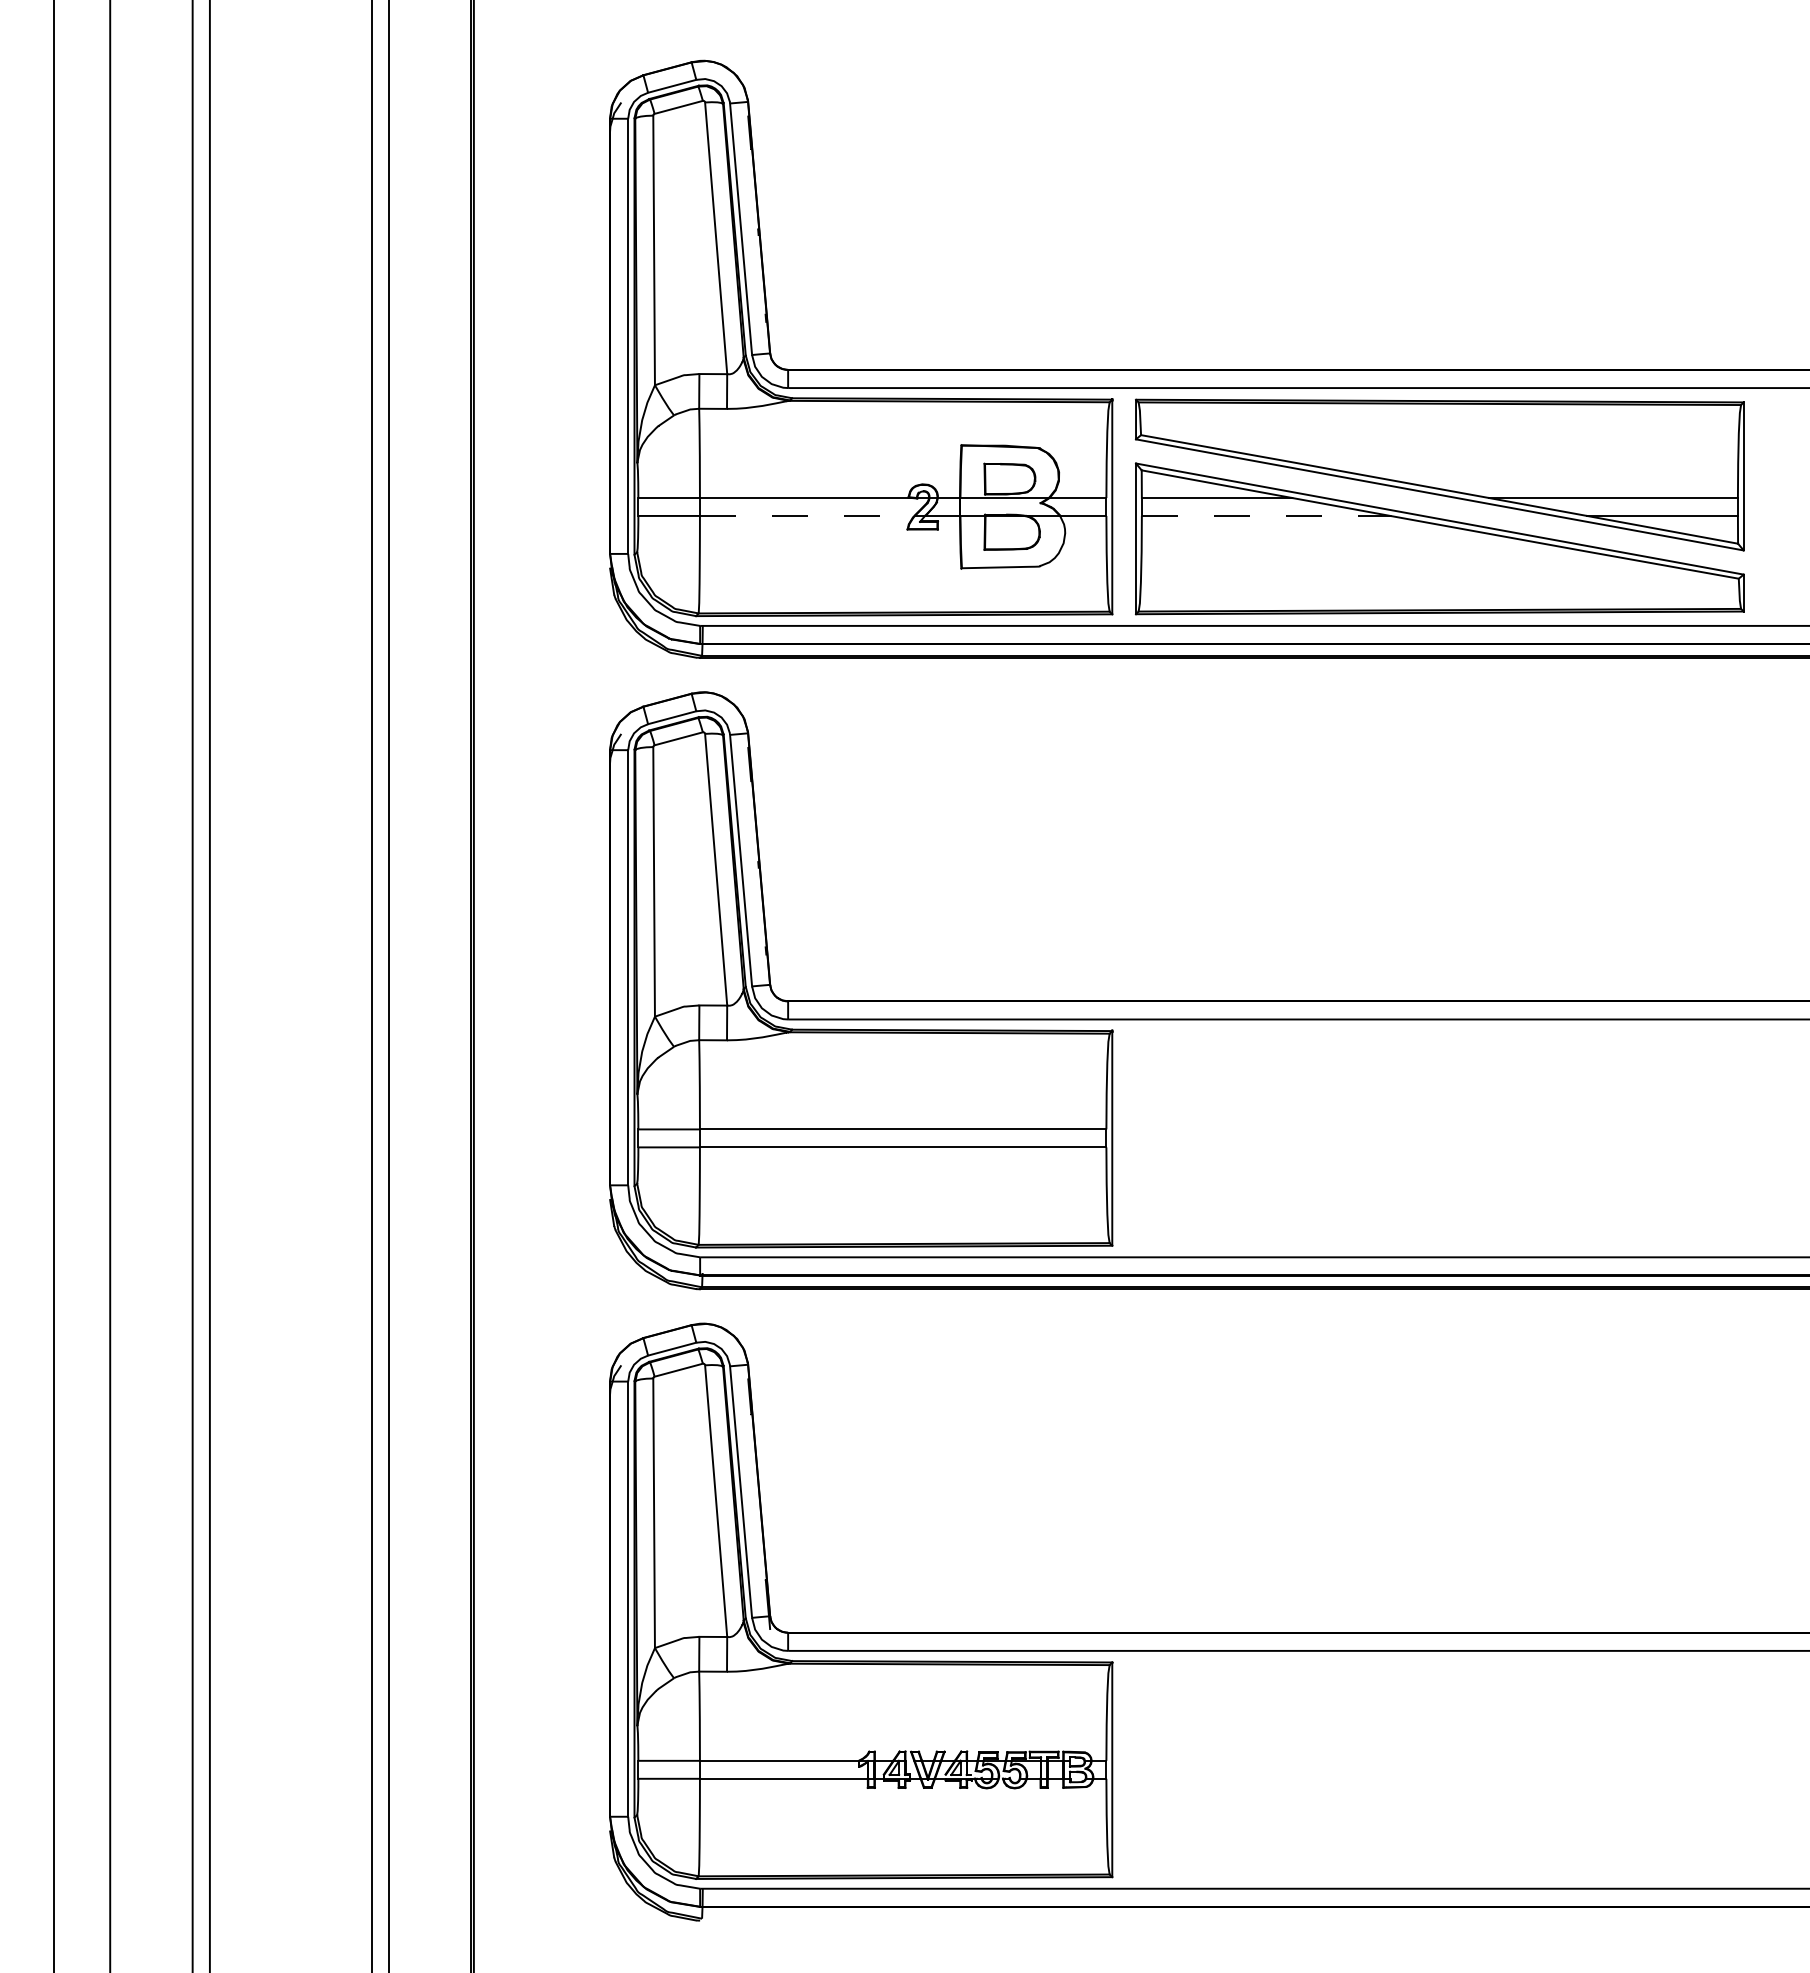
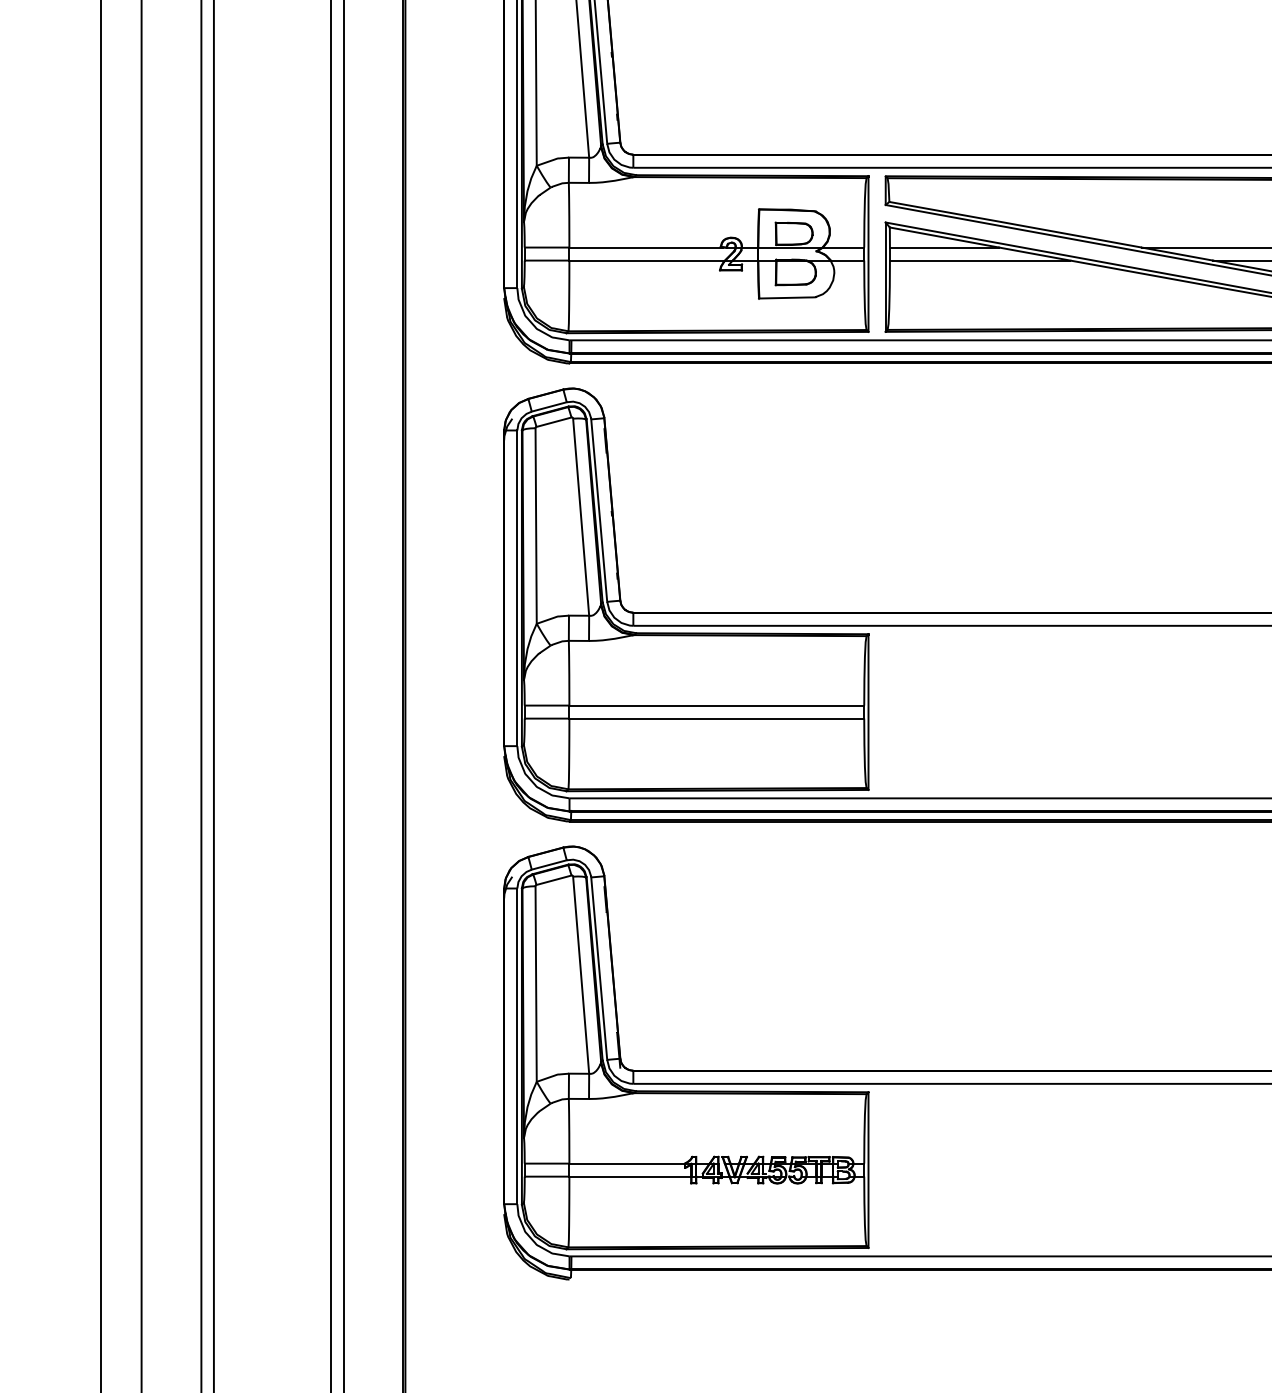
line: (807, 515) -> (647, 260), dashed -> solid
line: (1266, 515) -> (980, 260), dashed -> solid

